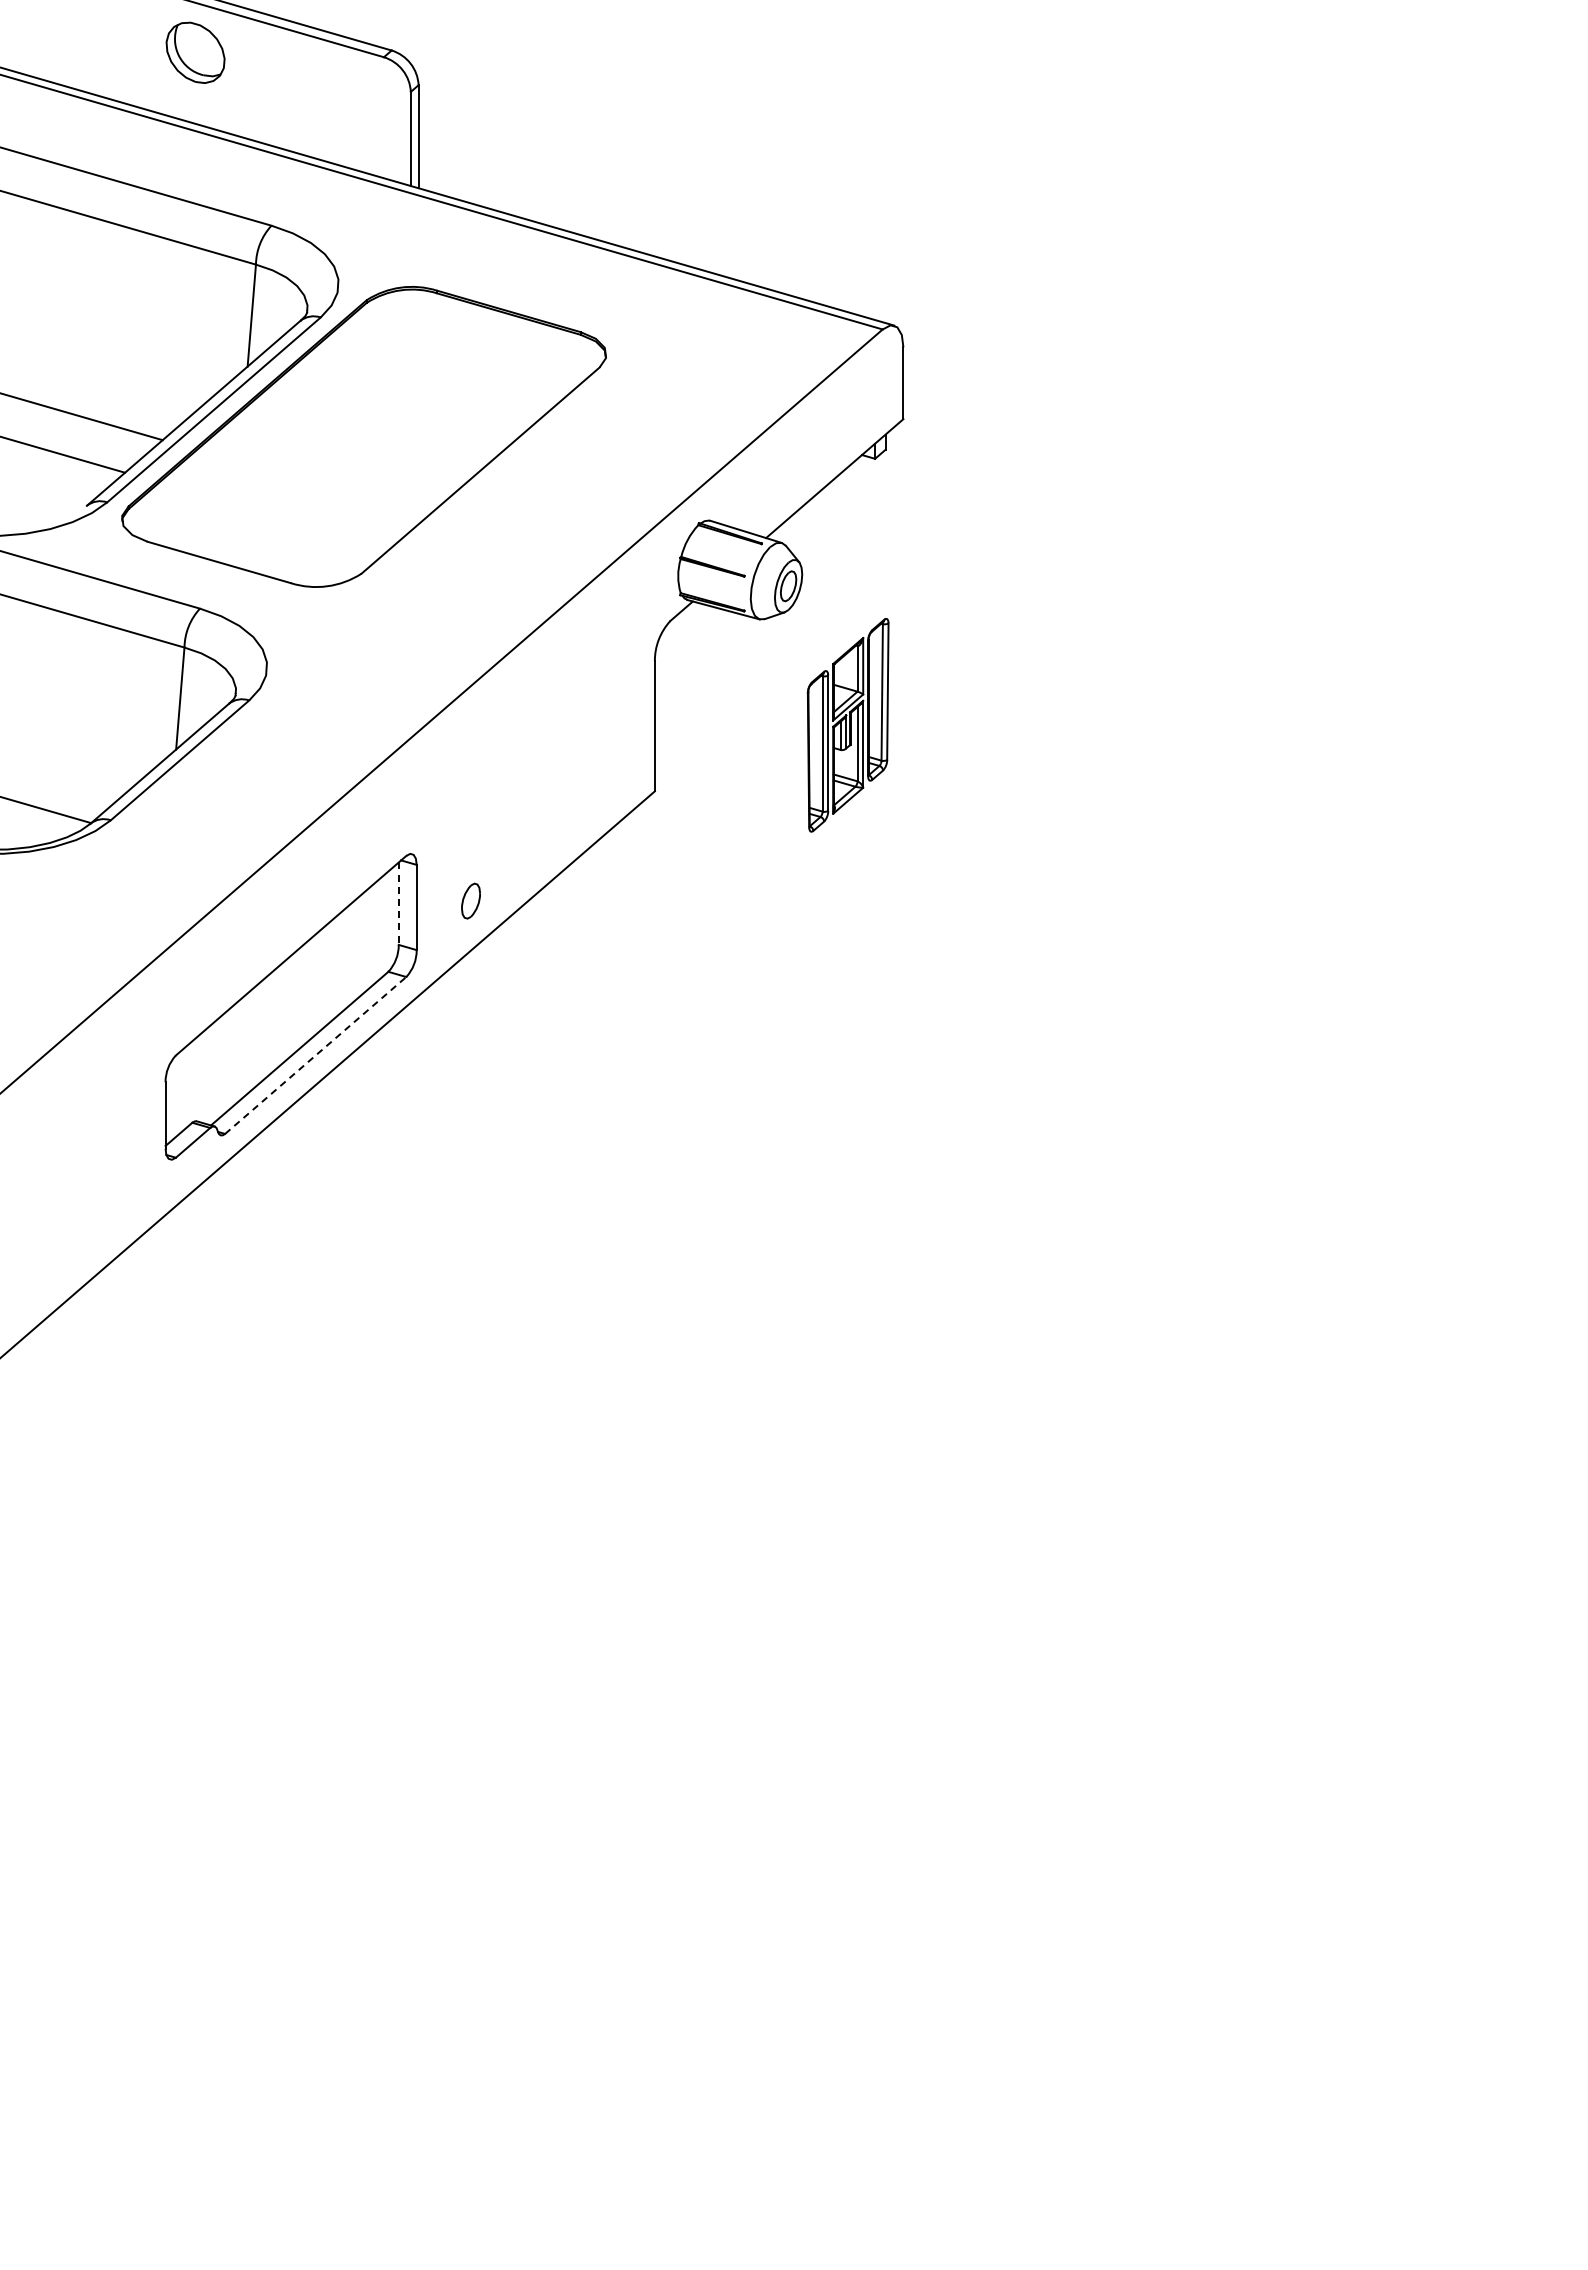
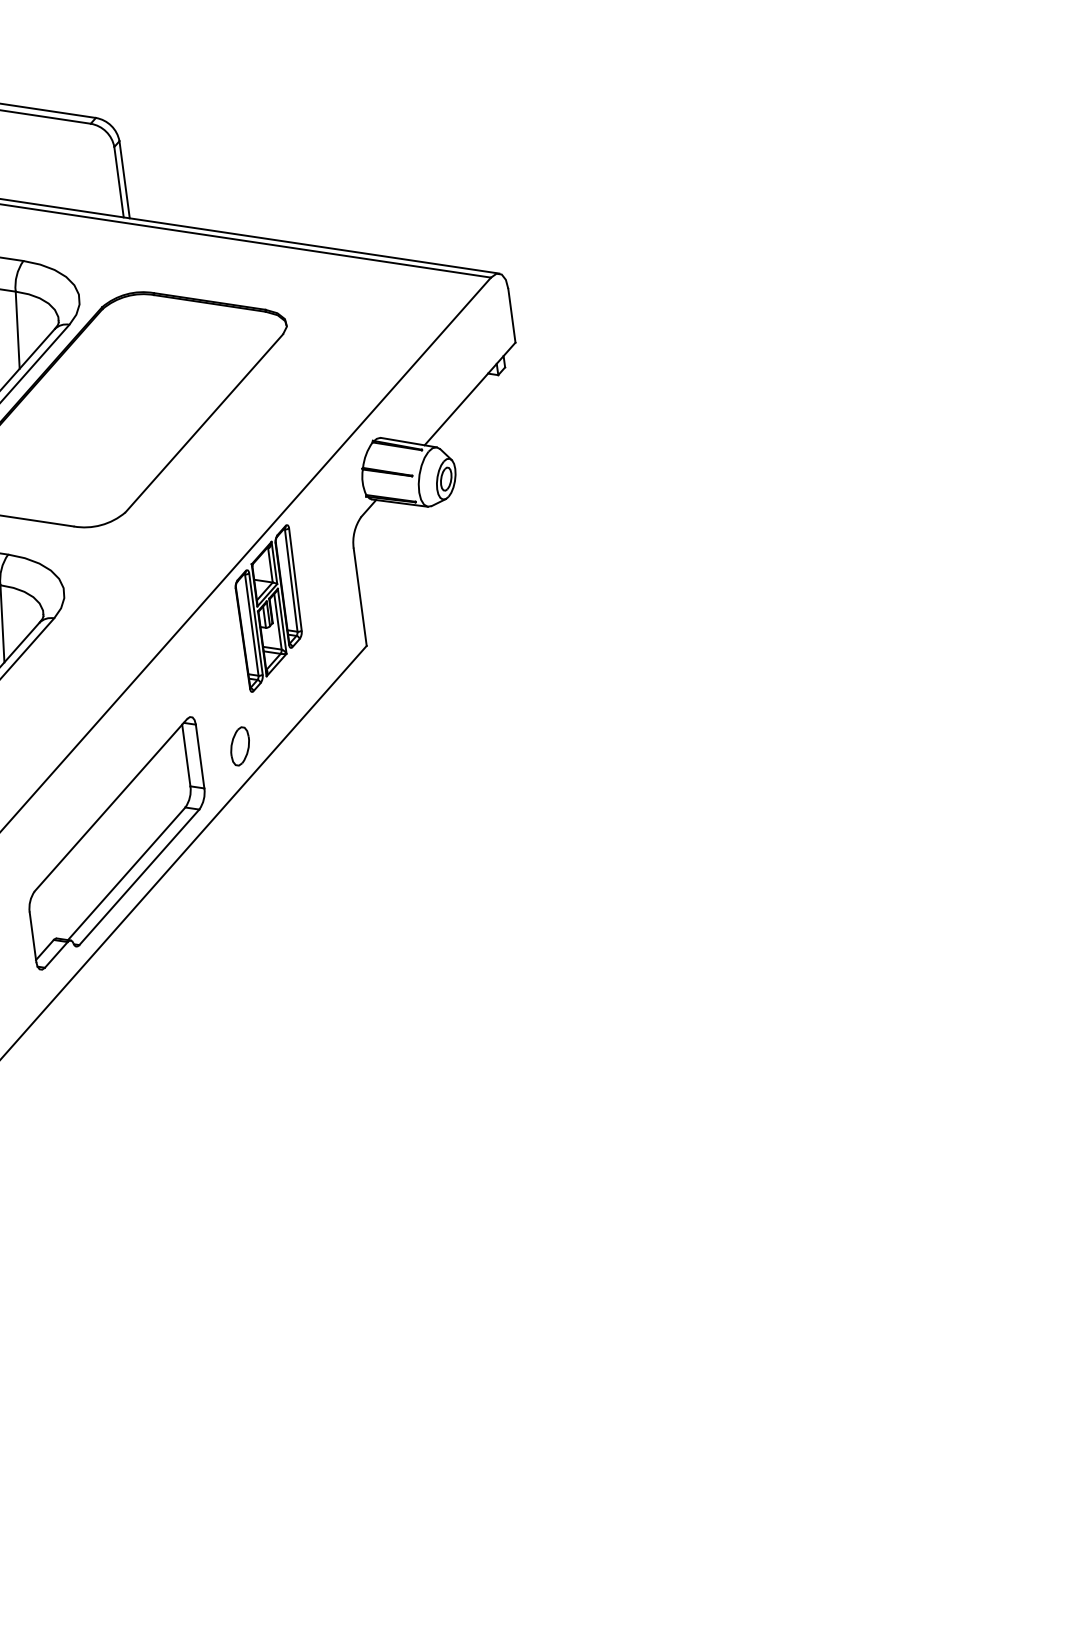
part: (847, 725) -> (268, 608), moved
part: (470, 900) -> (239, 745), size x1.43
line: (398, 904) -> (186, 756), dashed -> solid
line: (315, 1055) -> (139, 877), dashed -> solid

